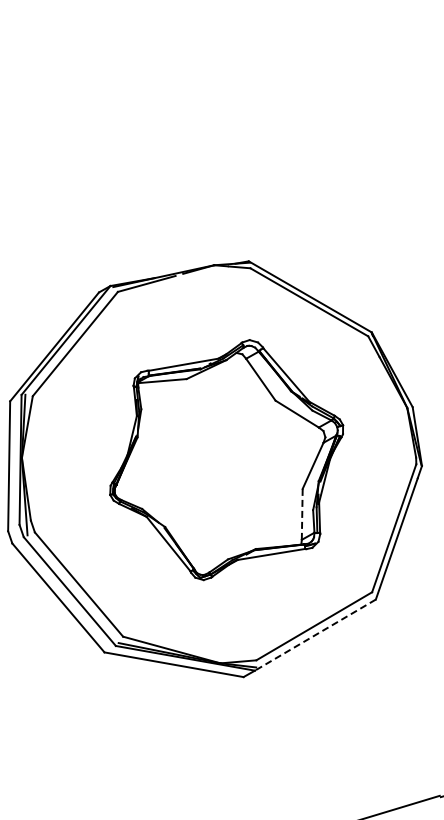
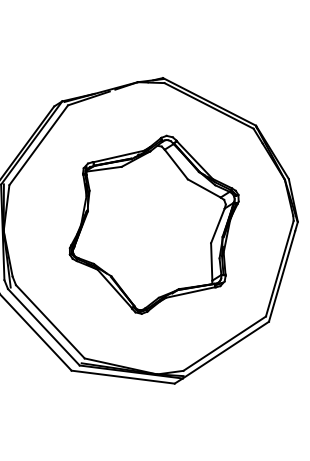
line: (302, 514) -> (211, 262), dashed -> solid
line: (314, 635) -> (225, 350), dashed -> solid

